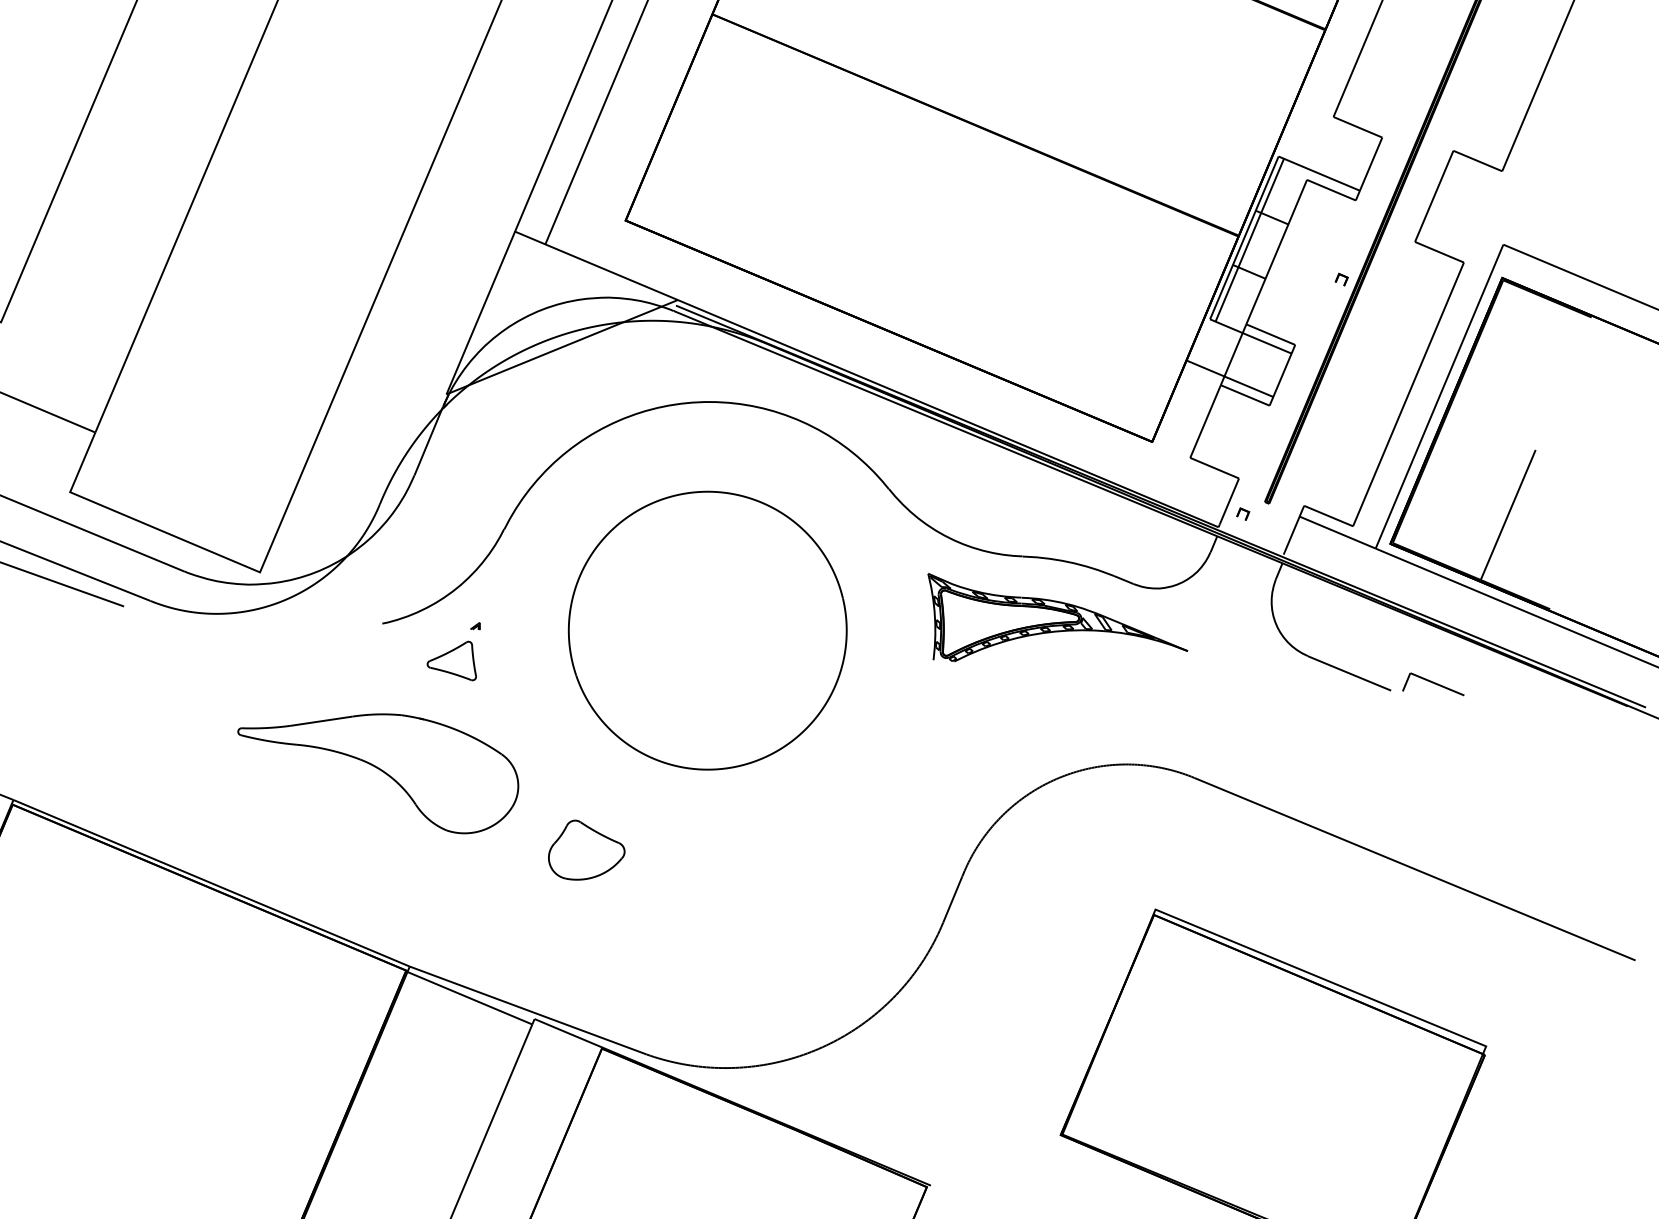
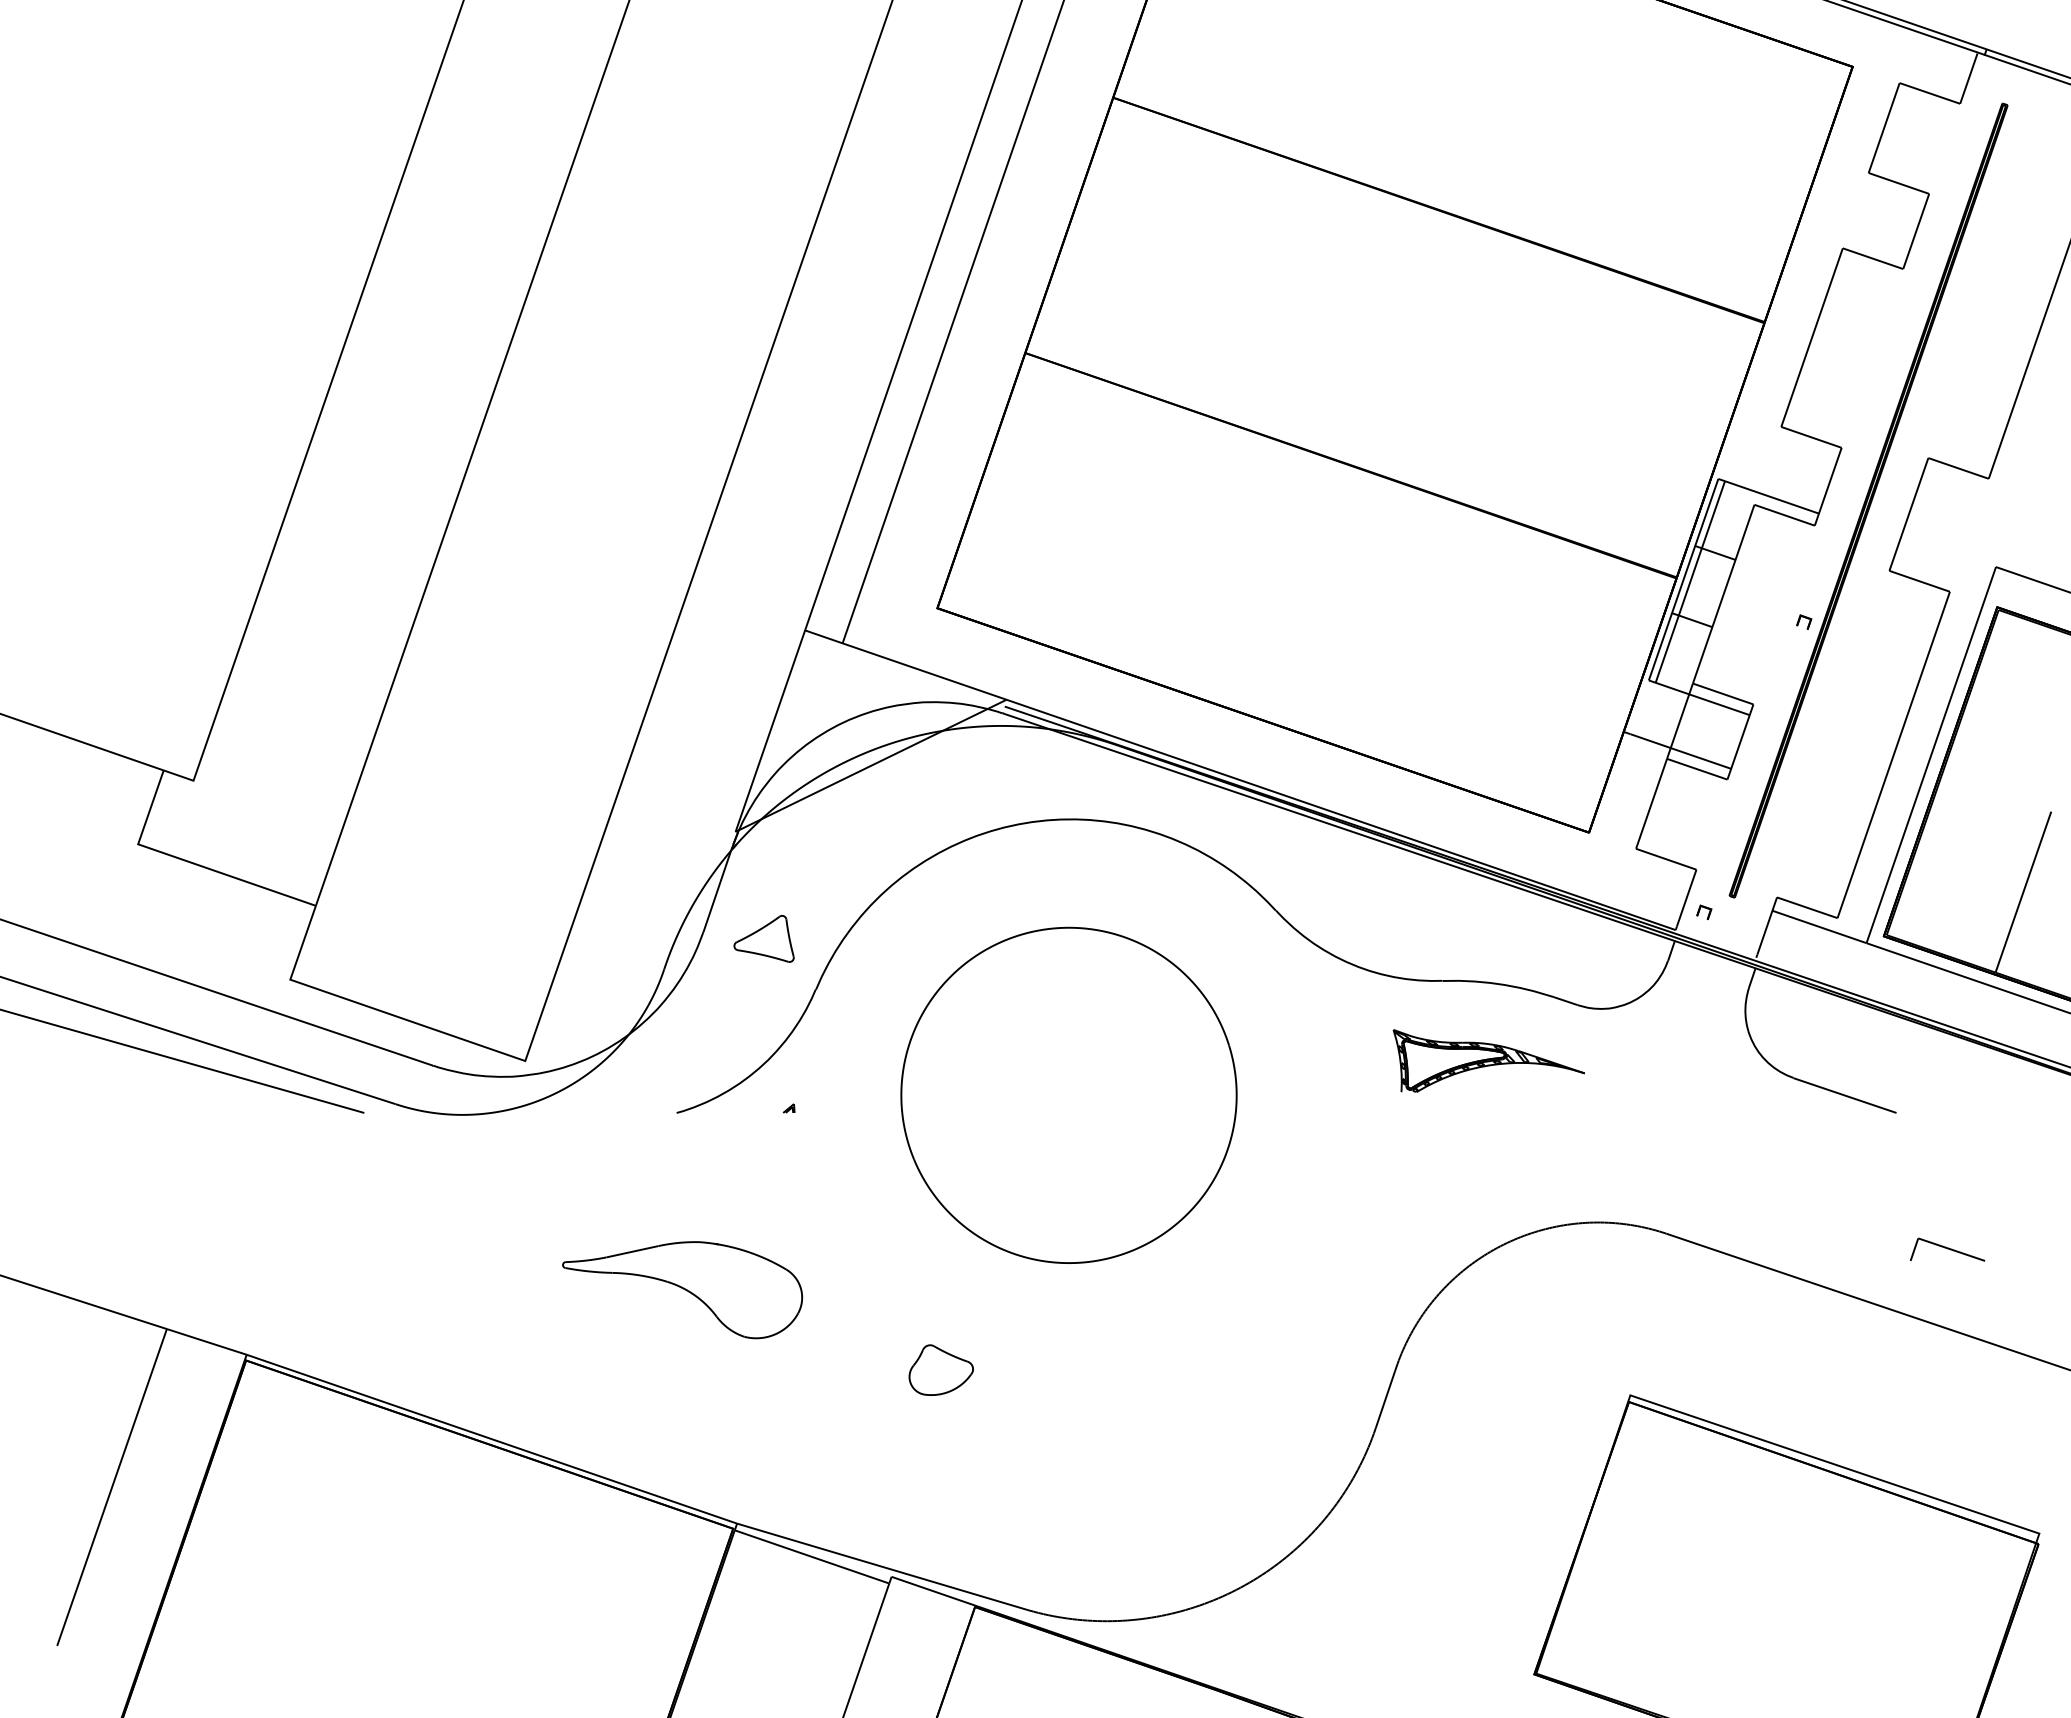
part: (1056, 624) -> (1488, 1060), size x0.6
part: (452, 659) -> (763, 938), moved
part: (1433, 683) -> (1947, 1249), moved
part: (377, 769) -> (682, 1289), size x0.7
part: (587, 850) -> (941, 1369), size x0.7

